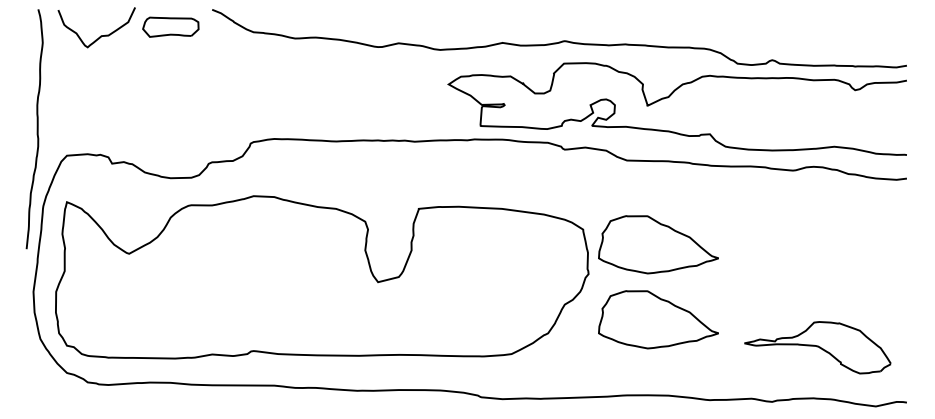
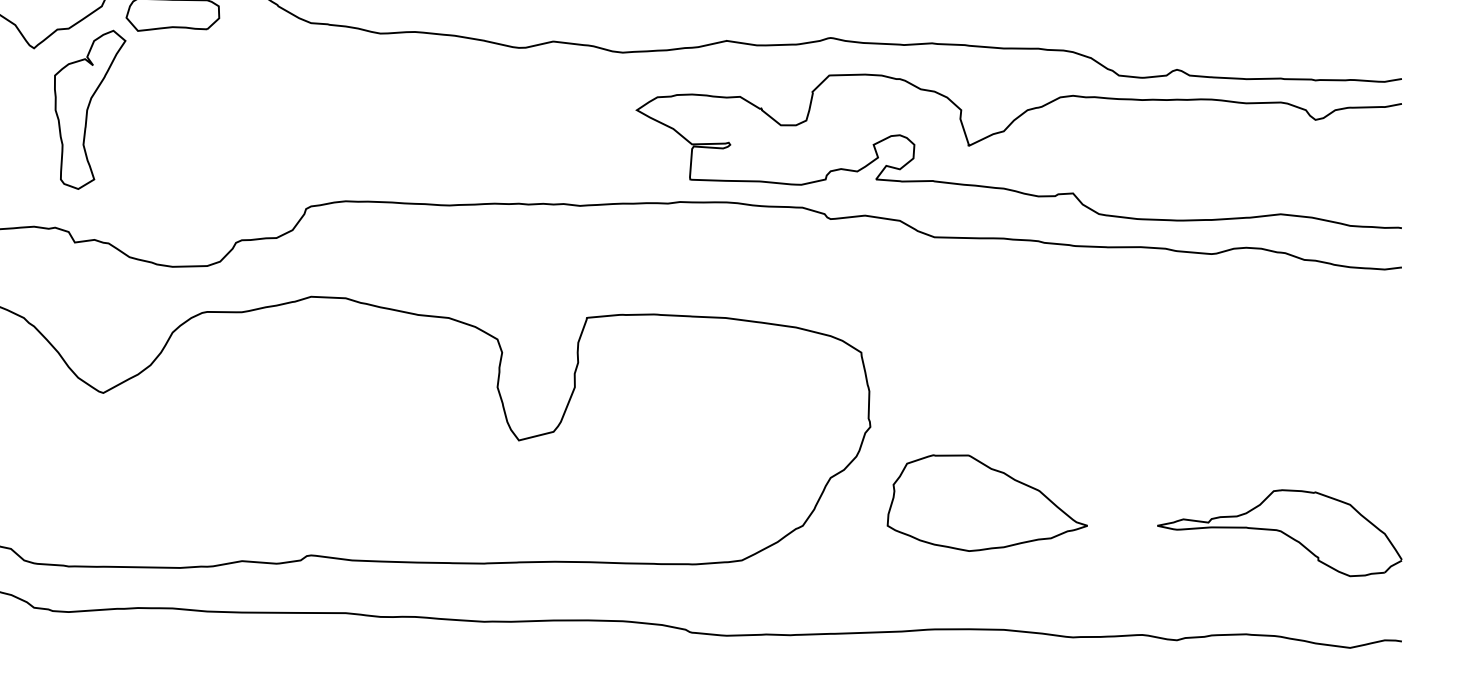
part: (121, 84) -> (90, 110), added
part: (658, 244) -> (987, 377), removed
part: (817, 347) -> (1279, 532), moved

